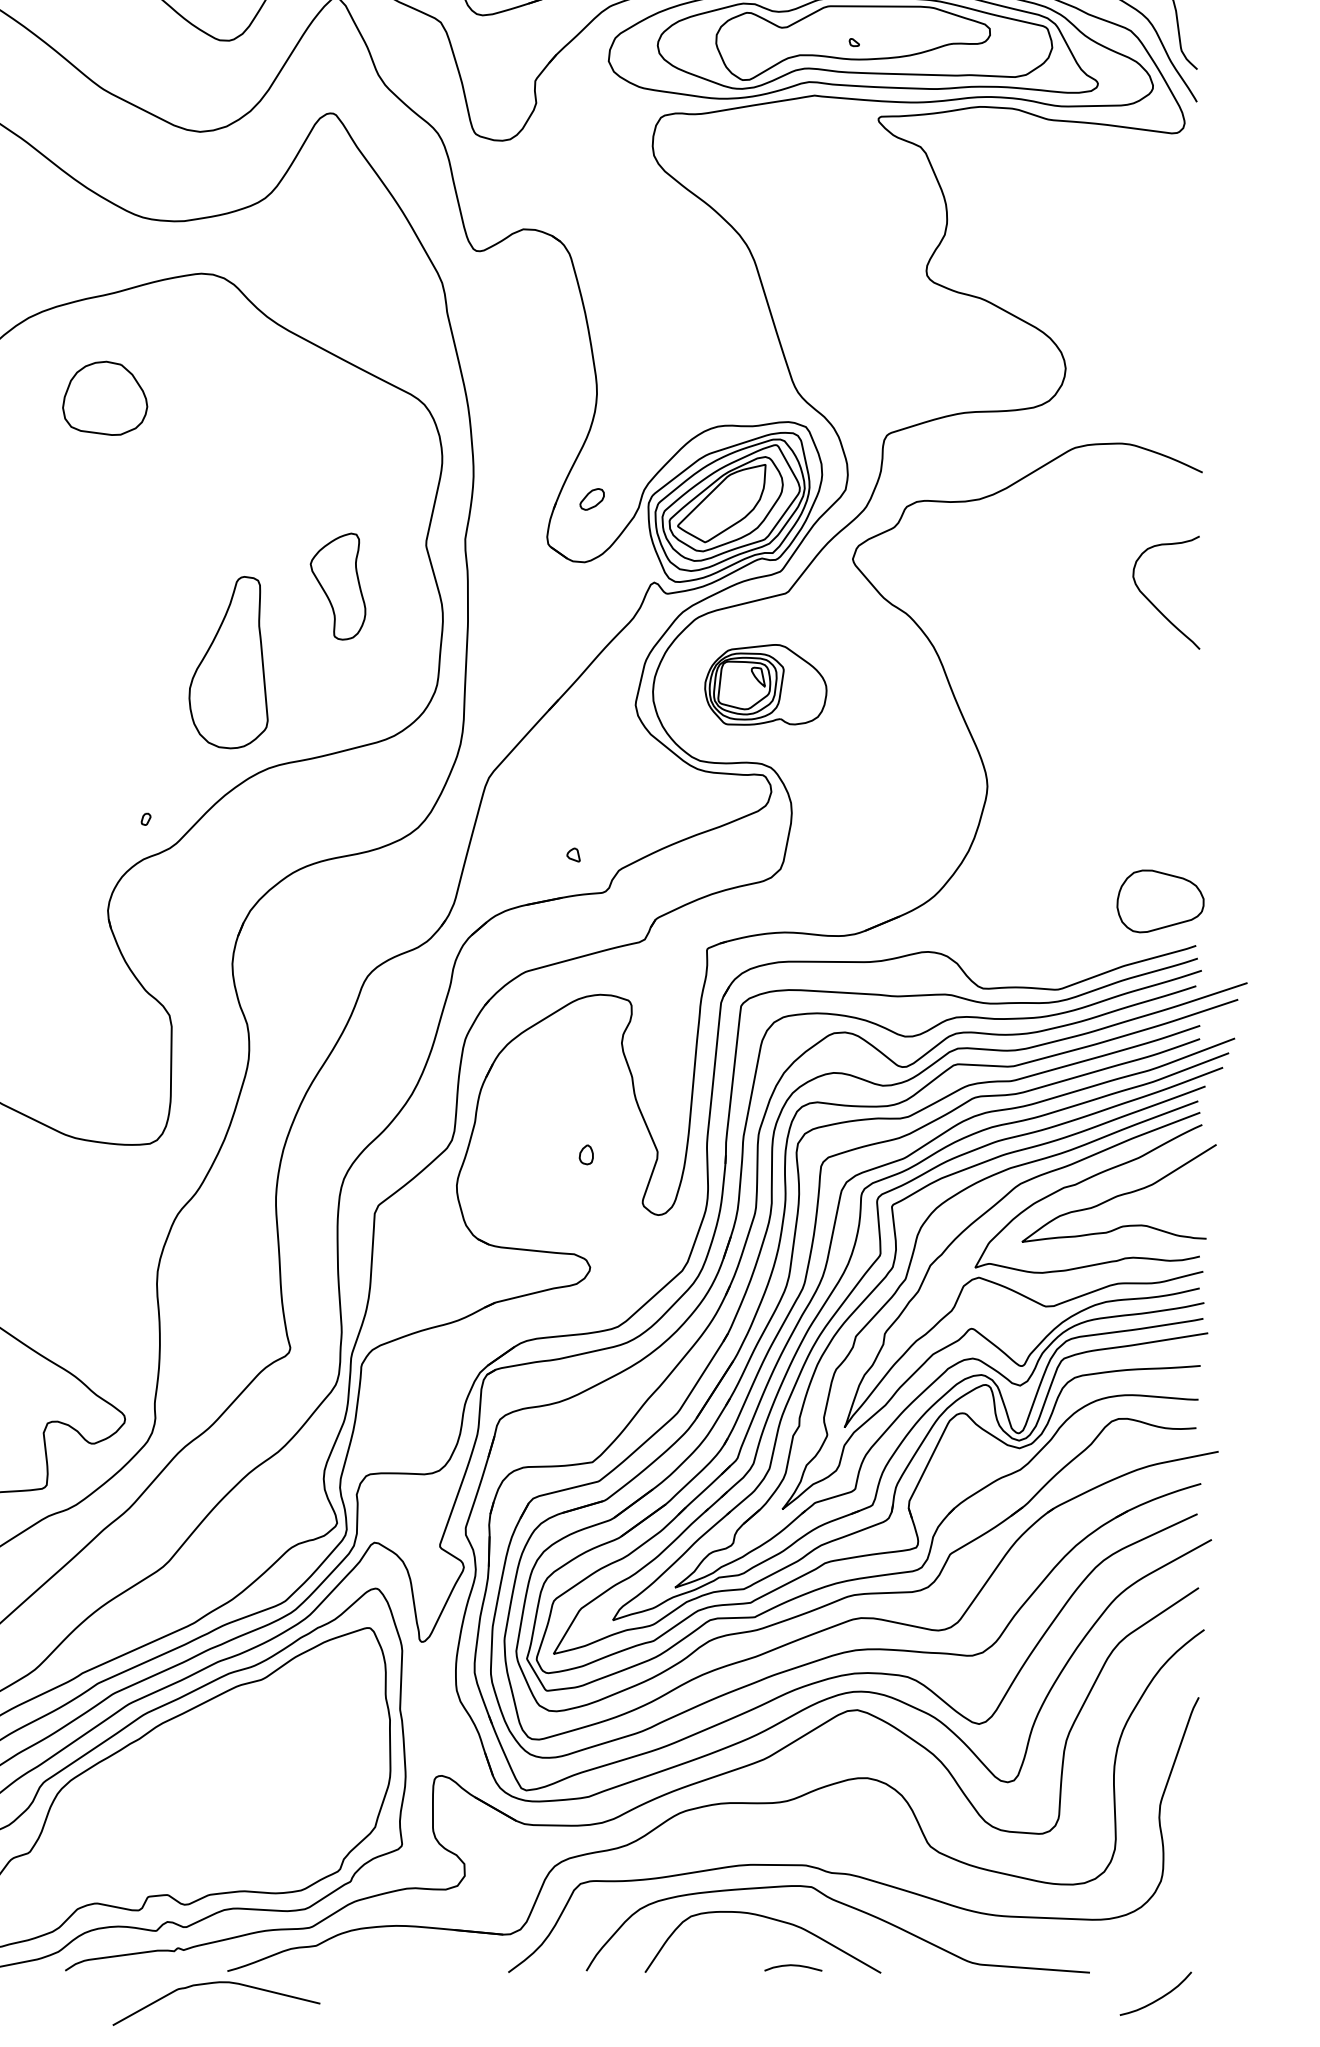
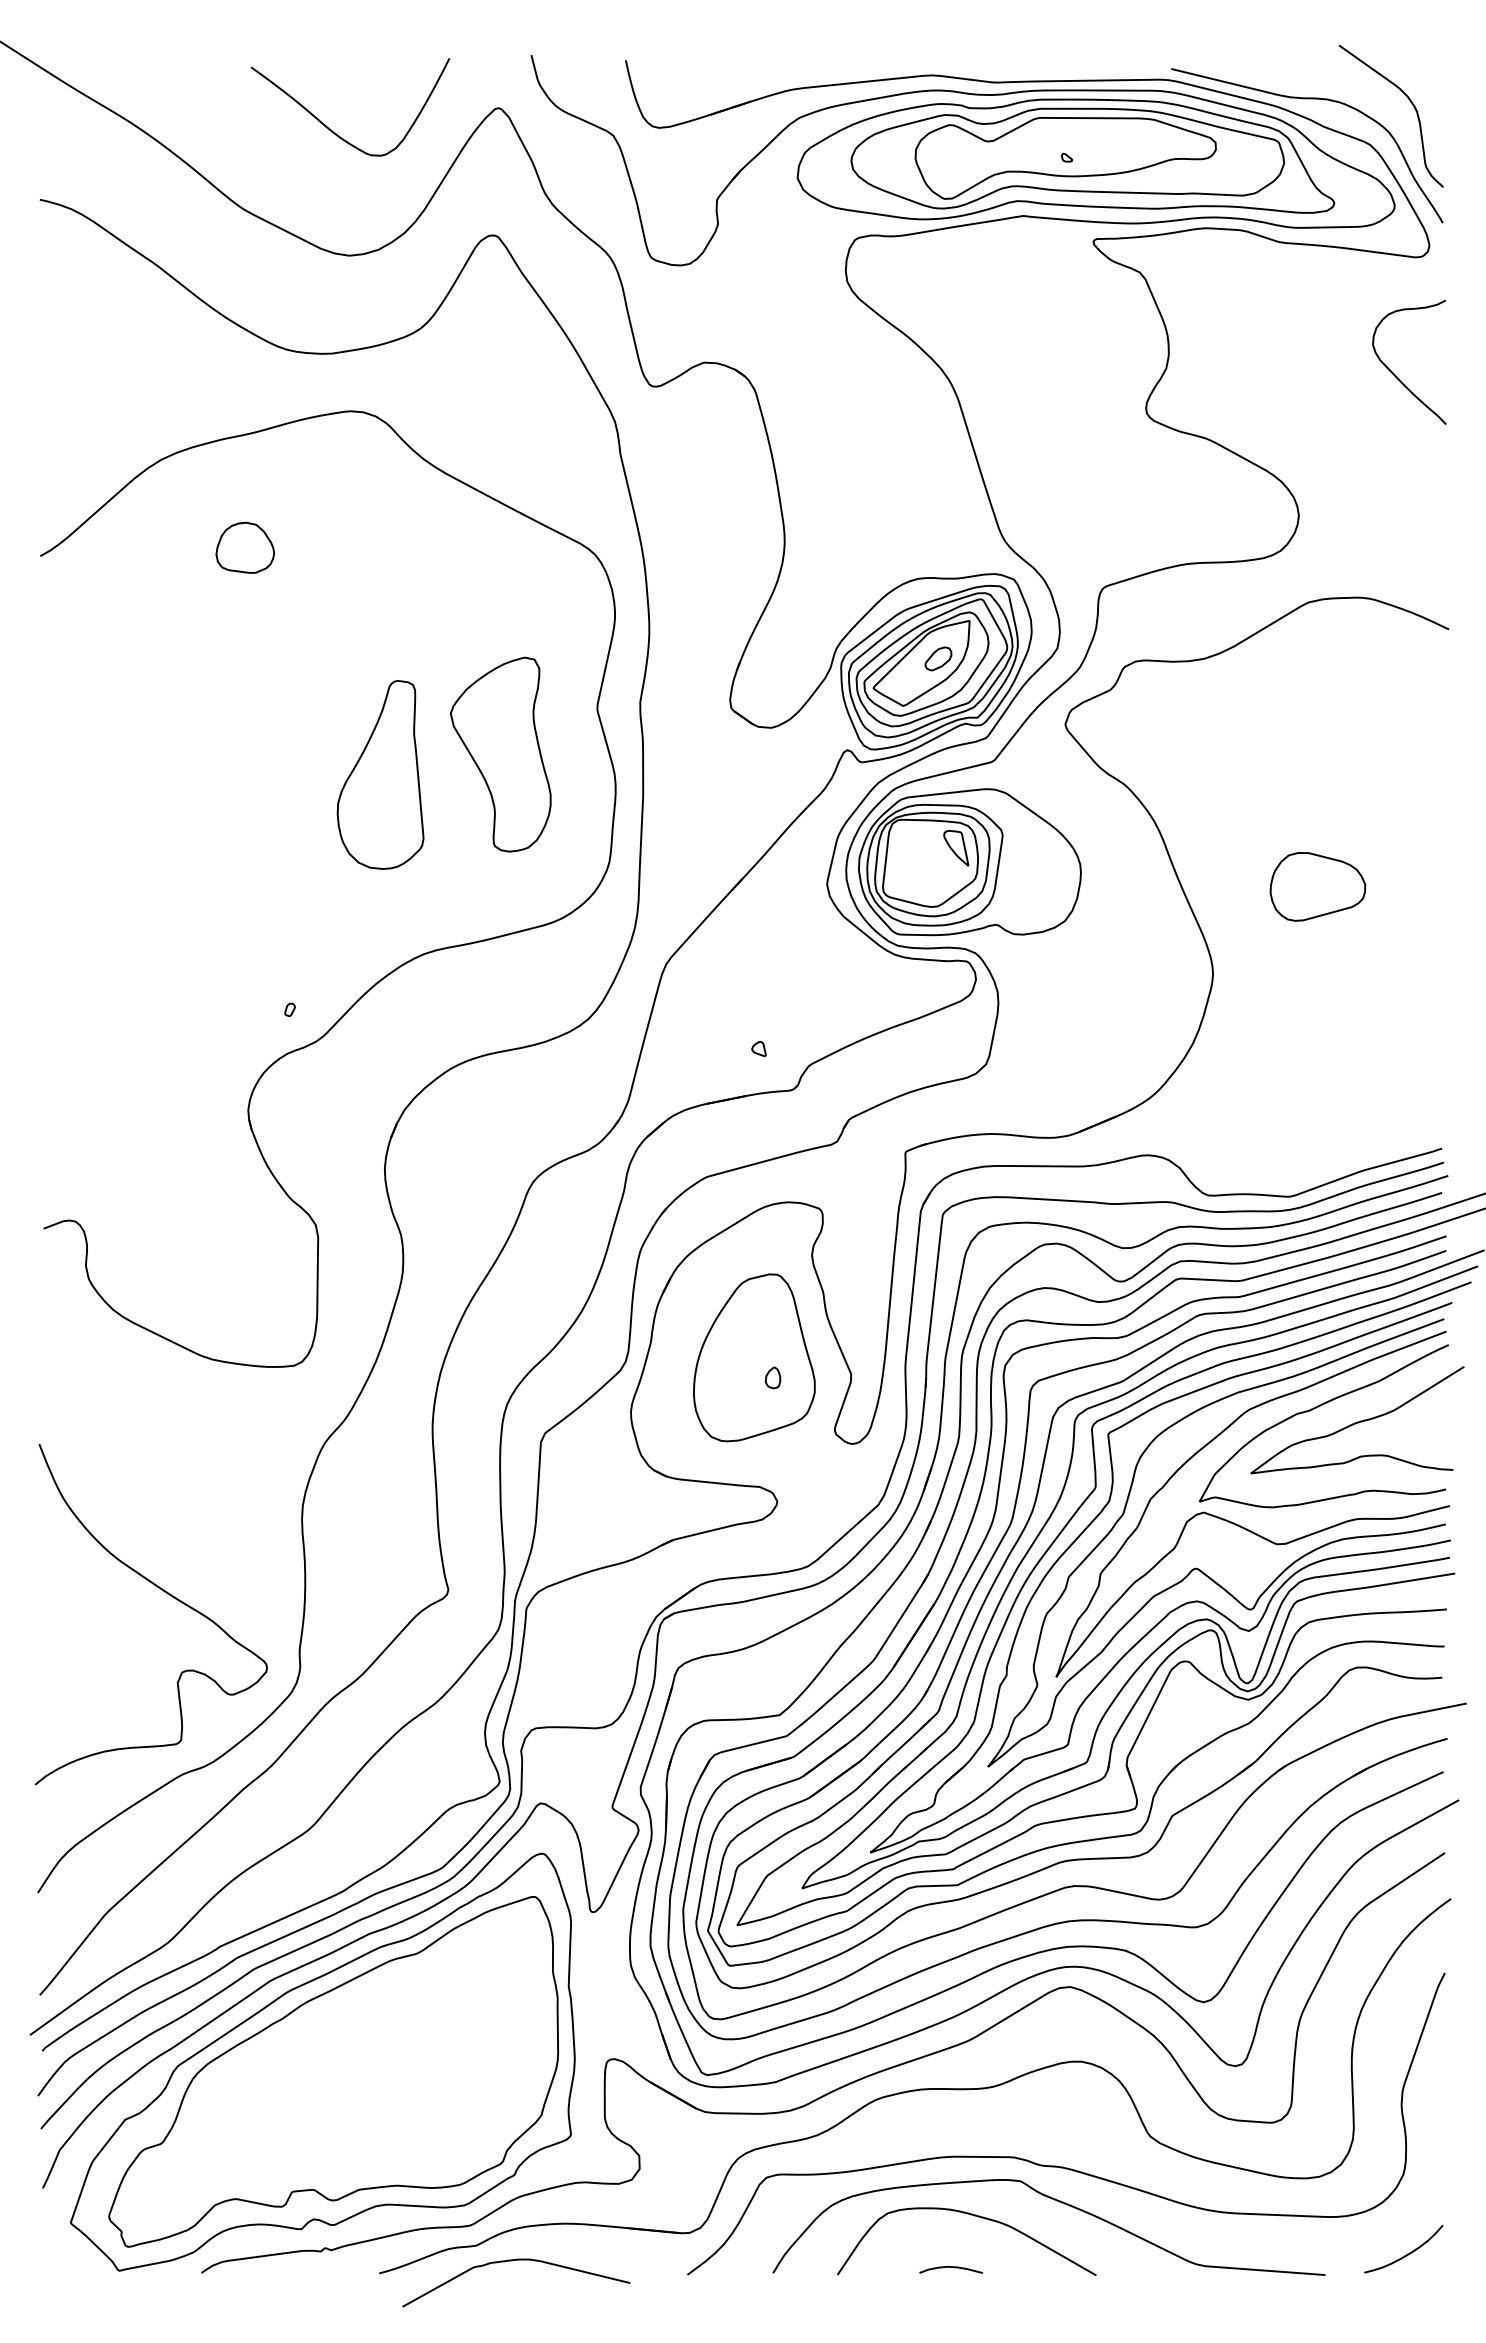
part: (105, 397) -> (245, 547), size x0.62
part: (592, 499) -> (938, 658), moved
part: (337, 586) -> (500, 754), size x1.67
curve: (1153, 603) -> (1395, 374), moved
part: (228, 662) -> (380, 774), moved
part: (765, 685) -> (969, 862), size x1.67
part: (1160, 901) -> (1317, 886), moved
part: (569, 1136) -> (754, 1357), added
curve: (792, 1965) -> (950, 2267), moved
curve: (213, 1984) -> (512, 2261), moved
curve: (1159, 1997) -> (1407, 2253), moved

